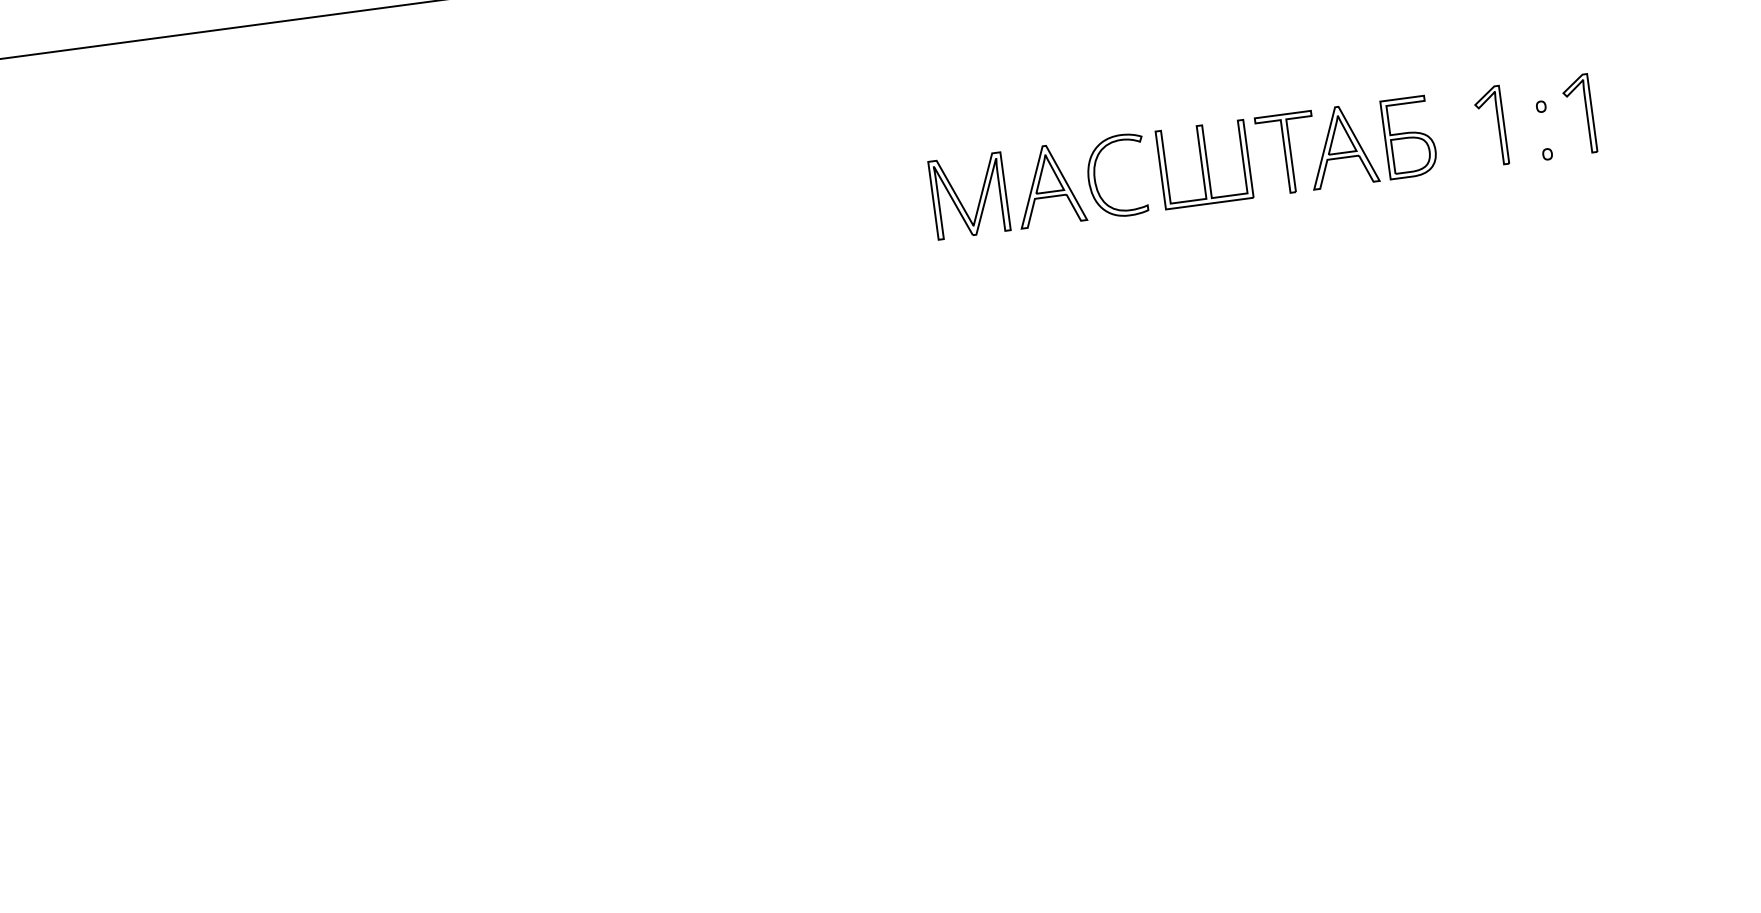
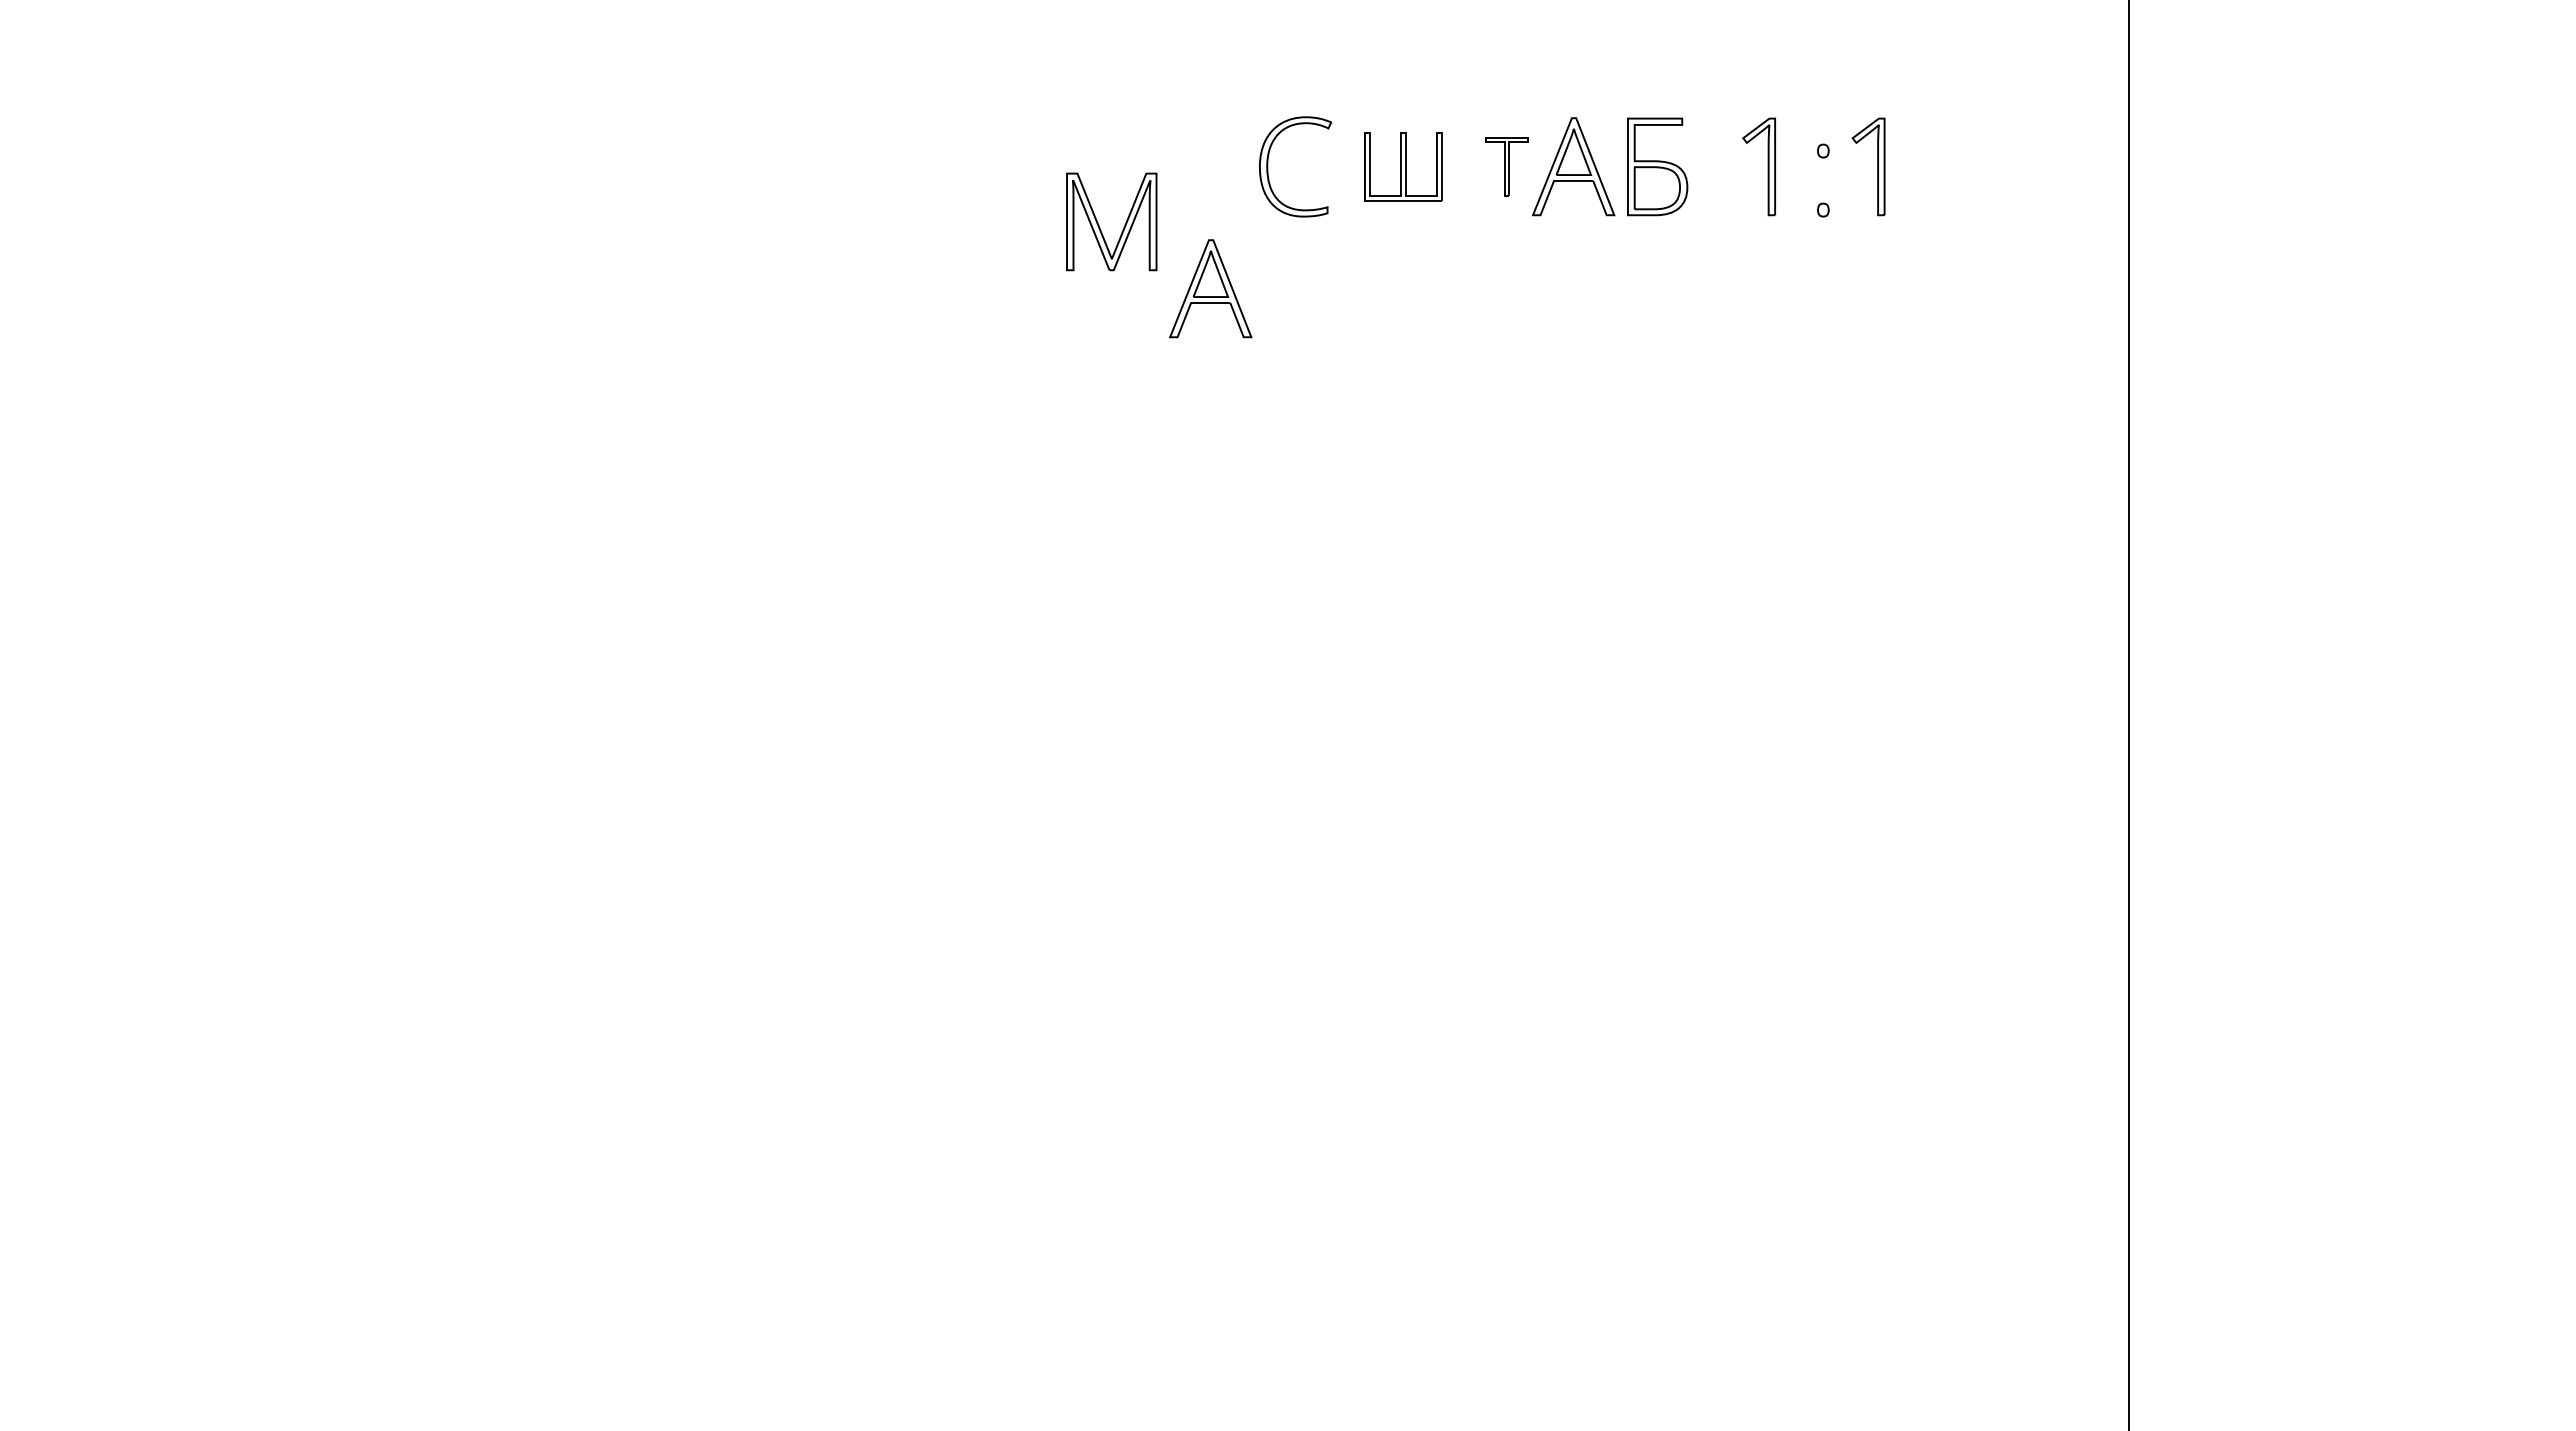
part: (1287, 153) -> (1506, 166), size x0.6
part: (1204, 164) -> (1403, 166), size x0.7
part: (1049, 185) -> (1210, 288), moved
part: (961, 201) -> (1100, 227), moved

